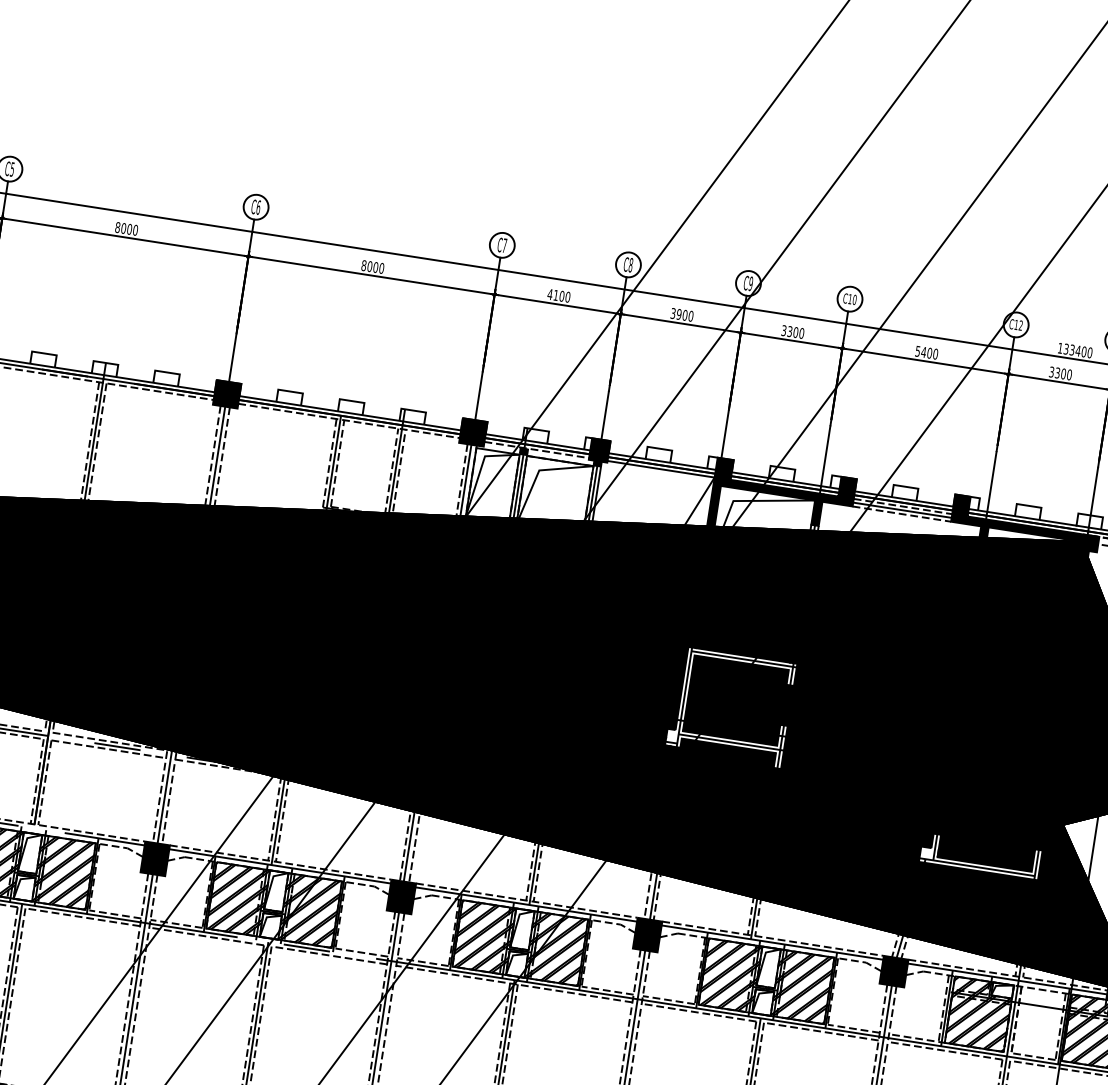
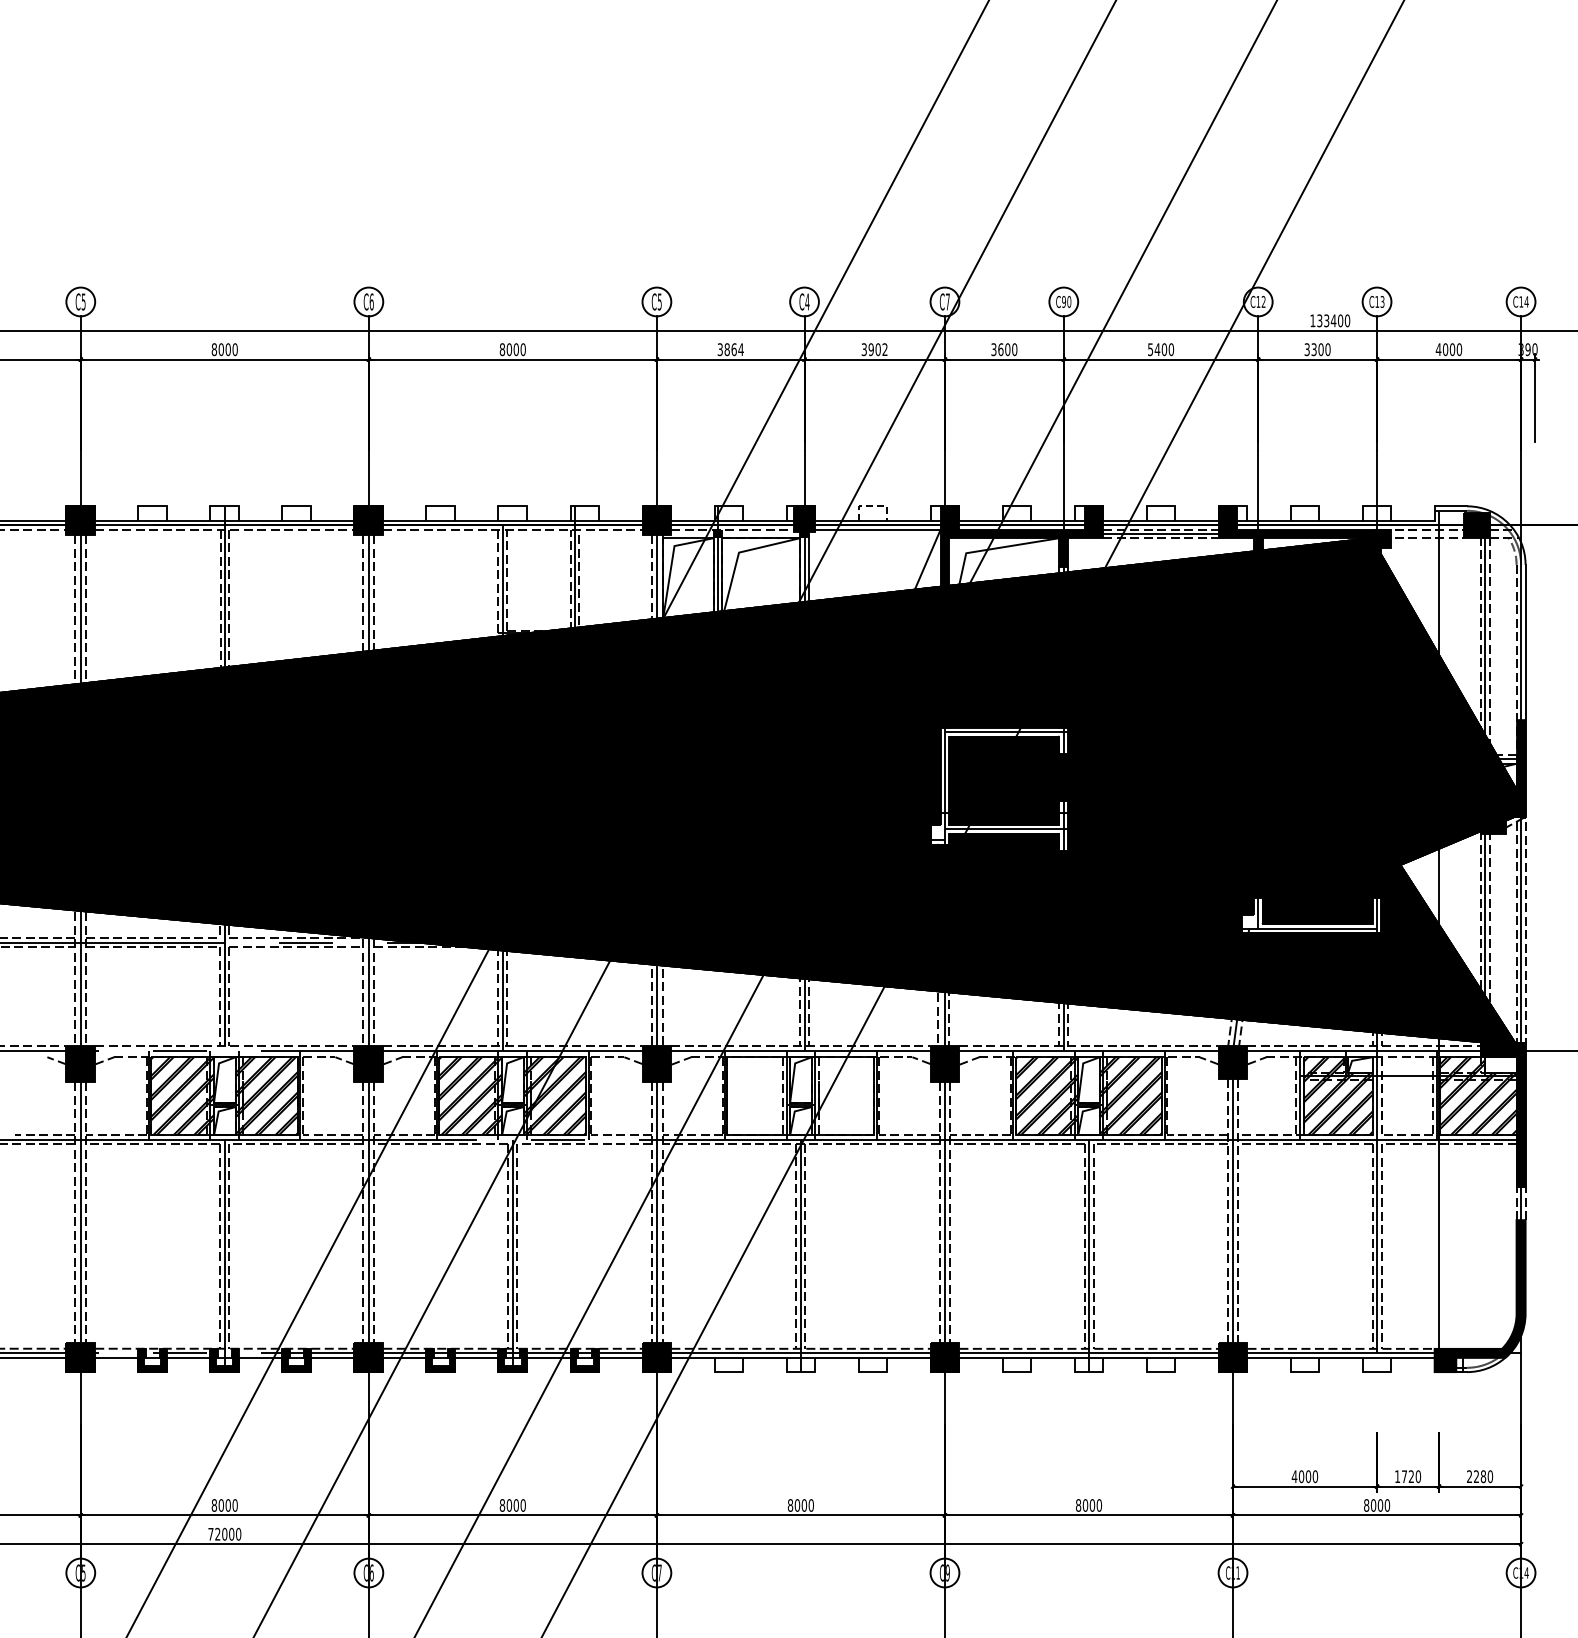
text: (504, 245) -> (659, 301), C7 -> C5
text: (631, 264) -> (807, 301), C8 -> C4
text: (750, 283) -> (947, 301), C9 -> C7
text: (558, 295) -> (730, 349), 4100 -> 3864
text: (849, 298) -> (1063, 301), C10 -> C90
text: (690, 316) -> (884, 349), 3900 -> 3902
text: (789, 331) -> (1000, 349), 3300 -> 3600
line: (660, 448) -> (873, 506), solid -> dashed
hatch: (519, 943) -> (800, 1096), removed

